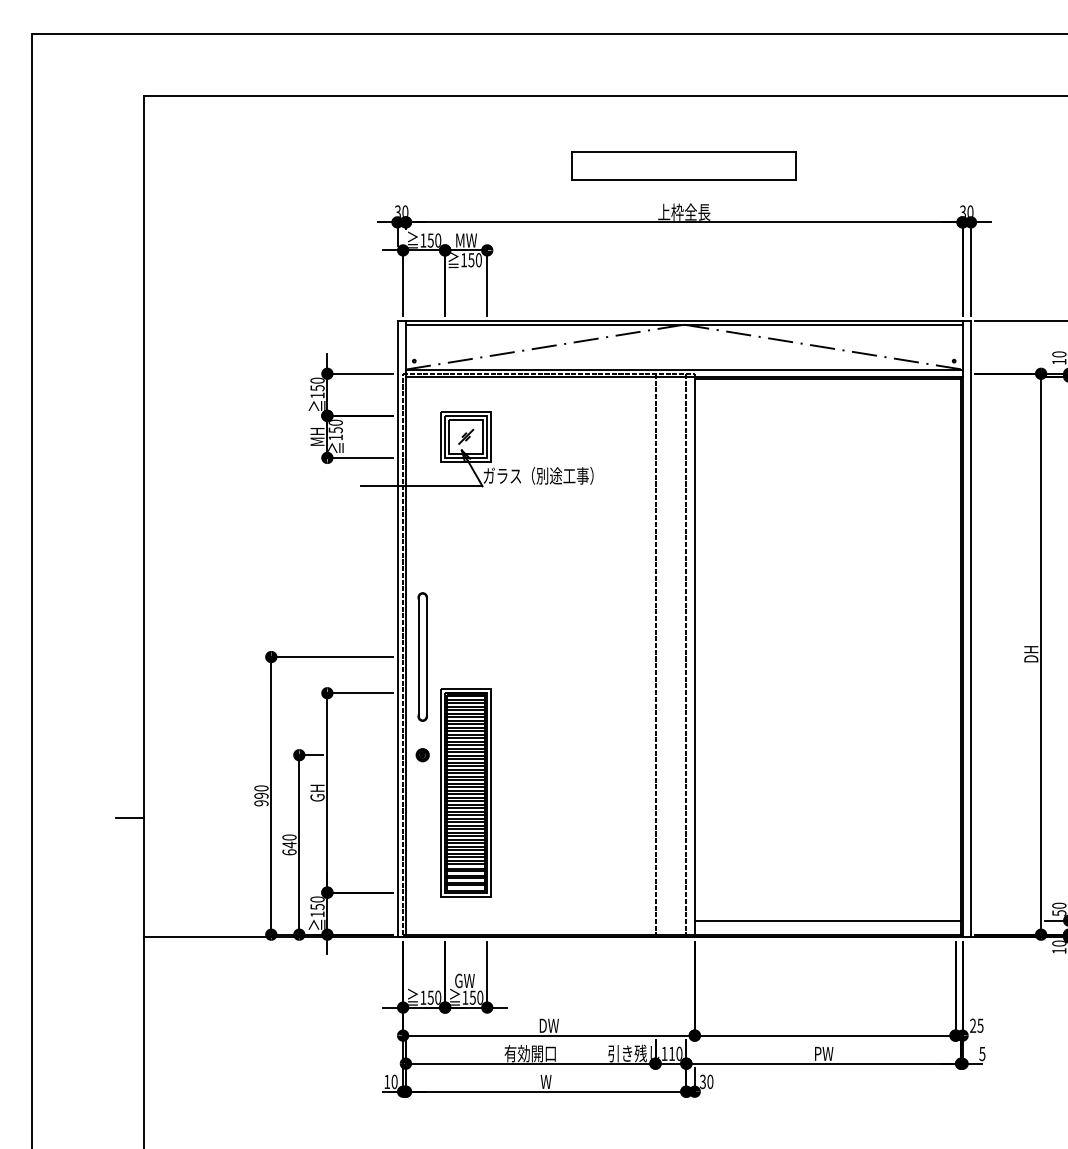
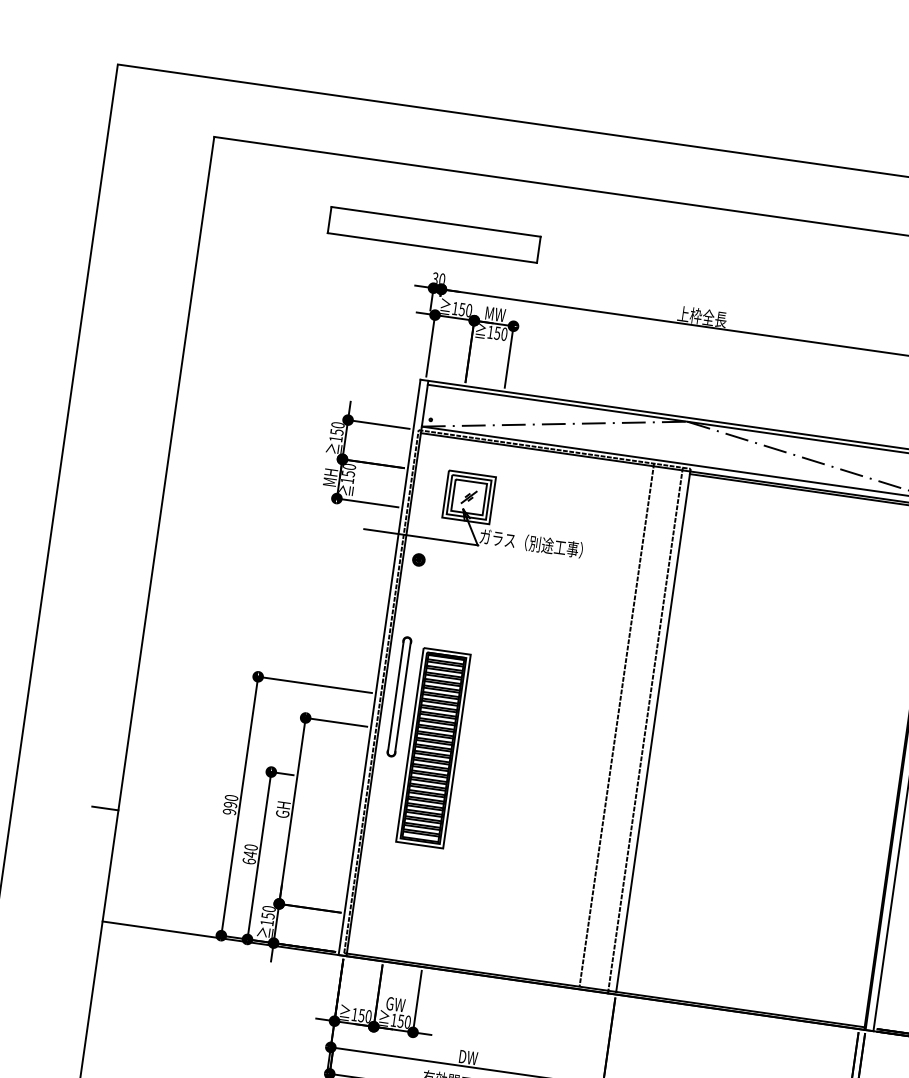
part: (683, 165) -> (433, 234), moved
part: (422, 755) -> (418, 560), moved
part: (465, 792) -> (432, 747), moved
line: (827, 920) -> (741, 996), removed

